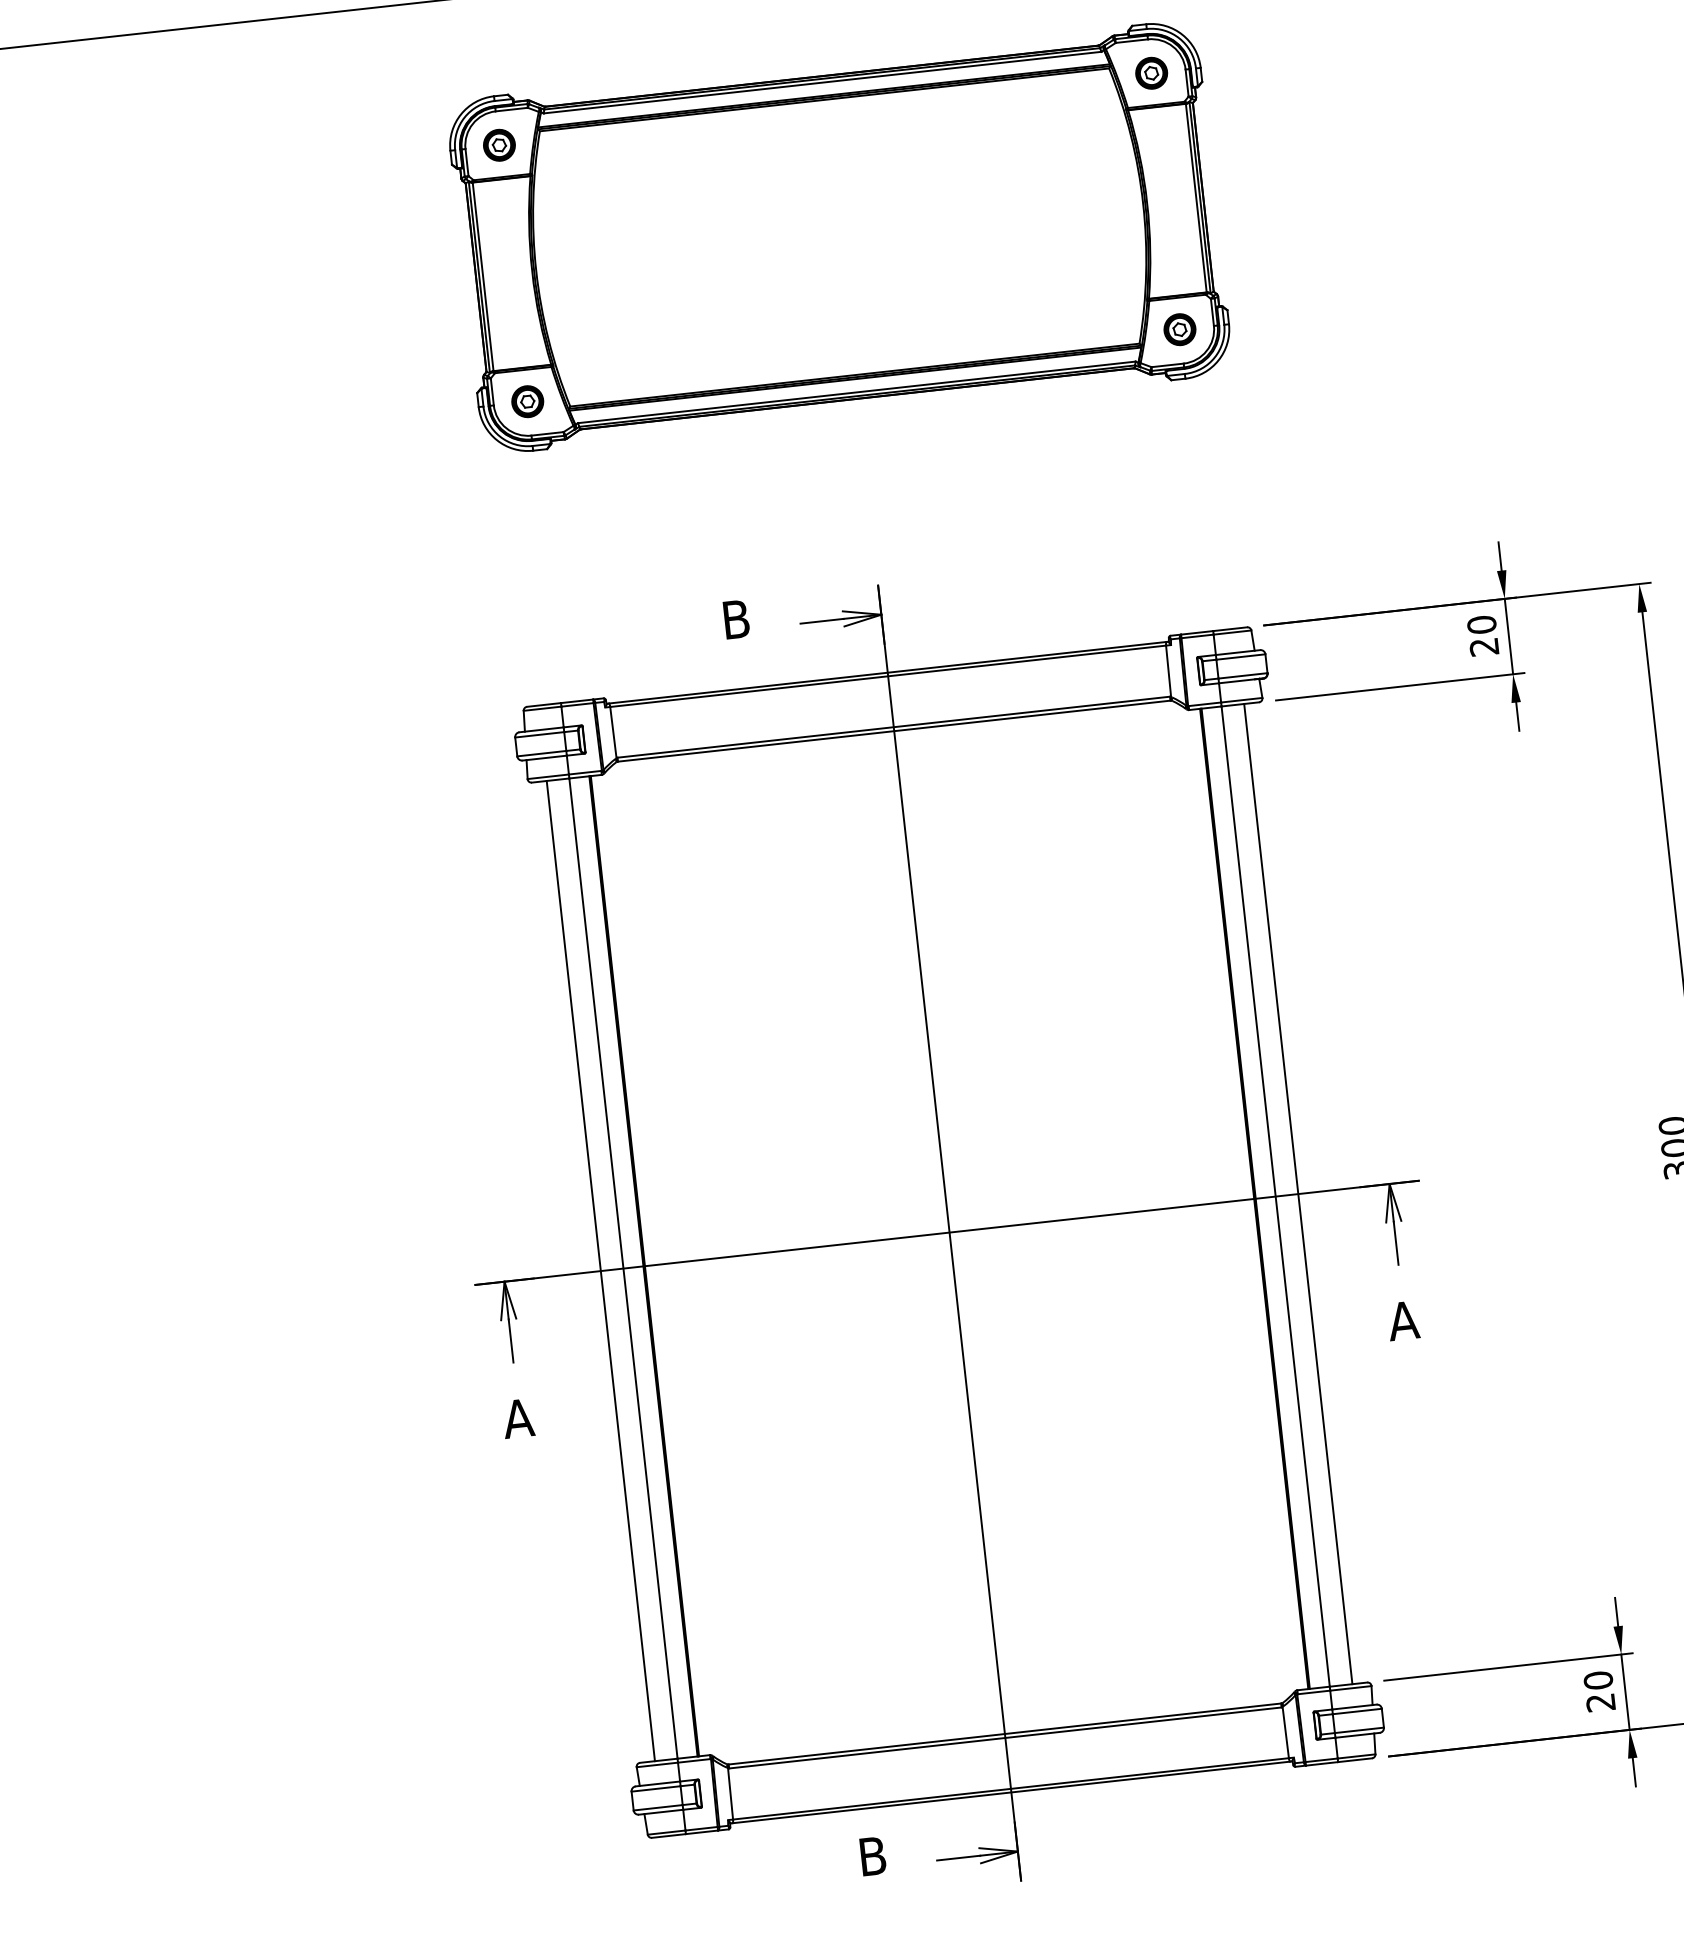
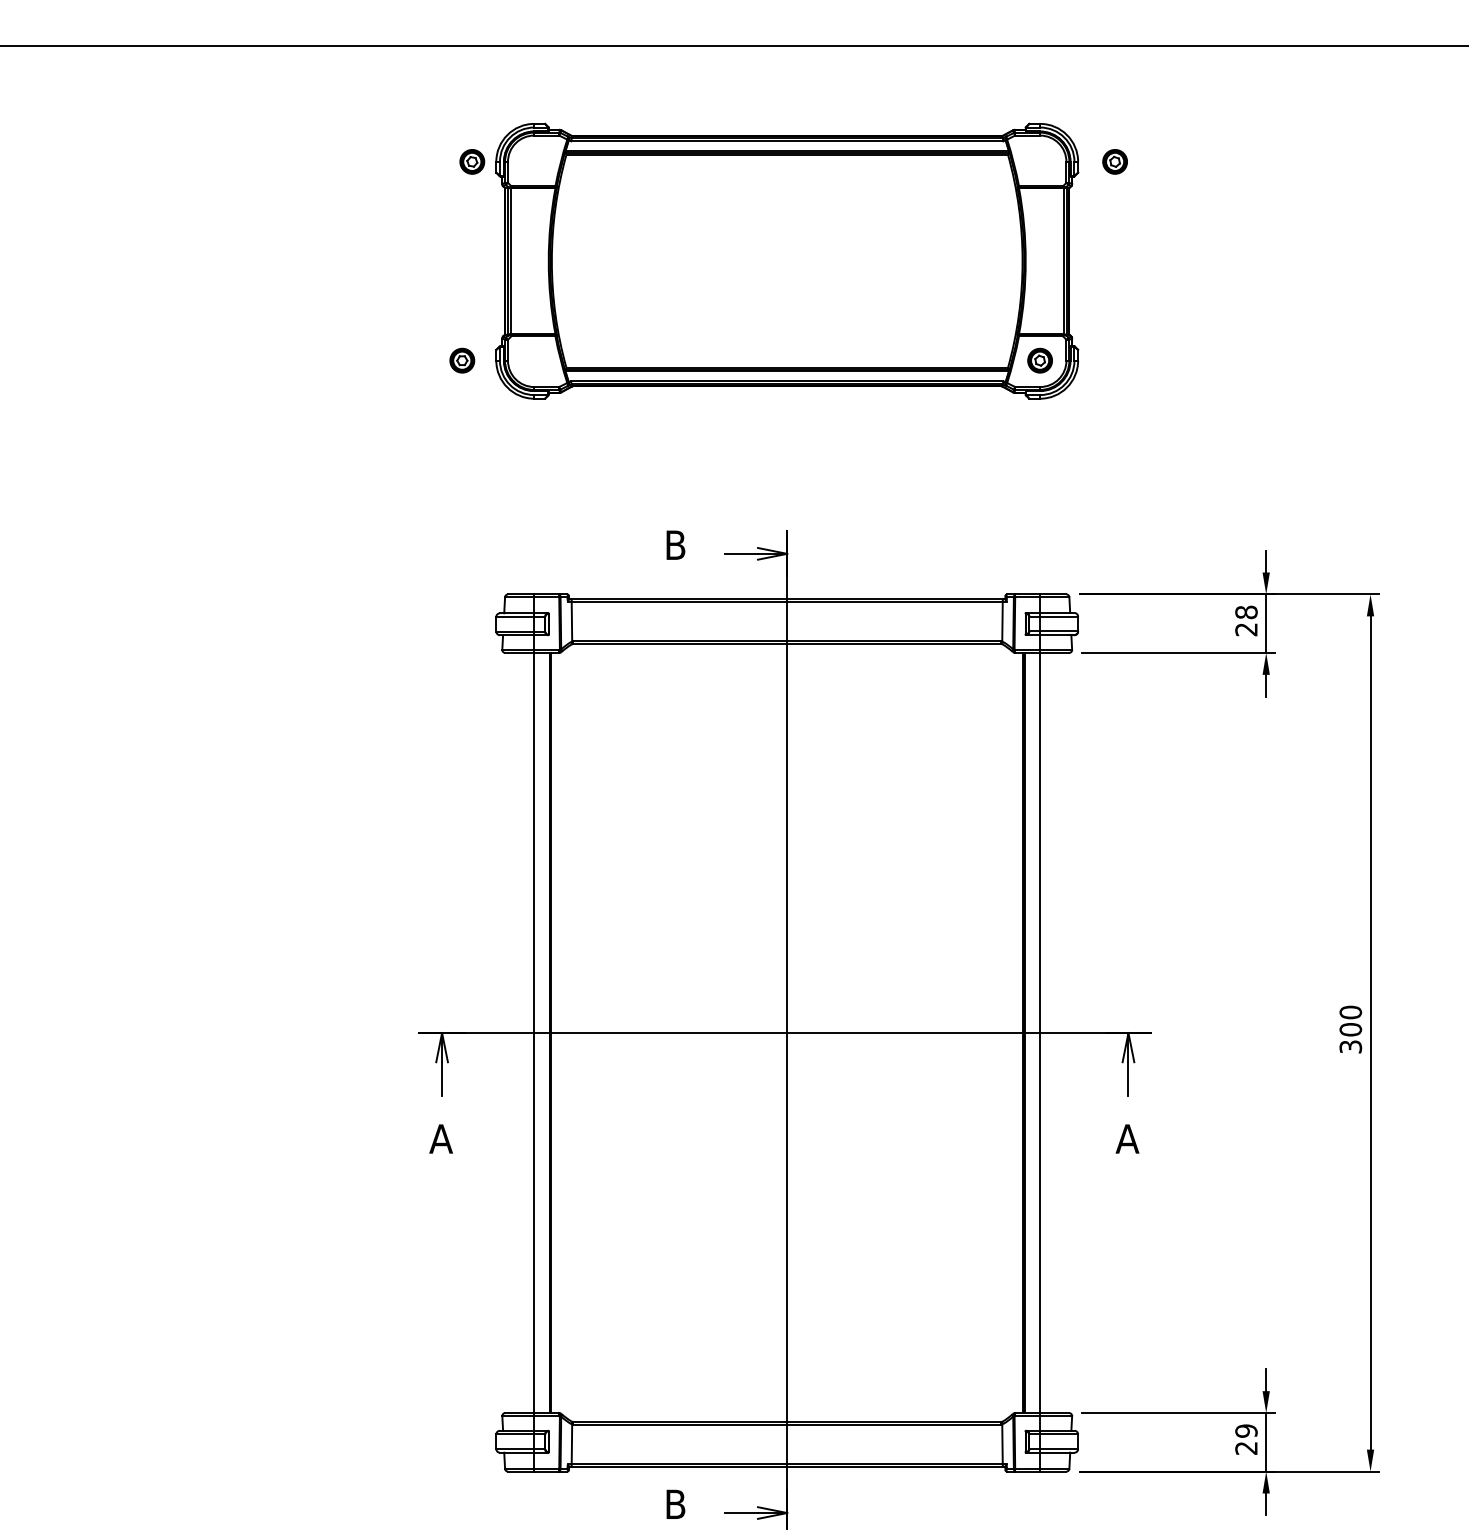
part: (1150, 72) -> (1114, 161), moved
part: (499, 144) -> (472, 161), moved
part: (527, 401) -> (462, 360), moved
text: (1481, 624) -> (1246, 612), 20 -> 28
line: (1298, 1193) -> (1057, 1032), removed
line: (600, 1270) -> (516, 1032), removed
text: (1598, 1679) -> (1246, 1430), 20 -> 29

